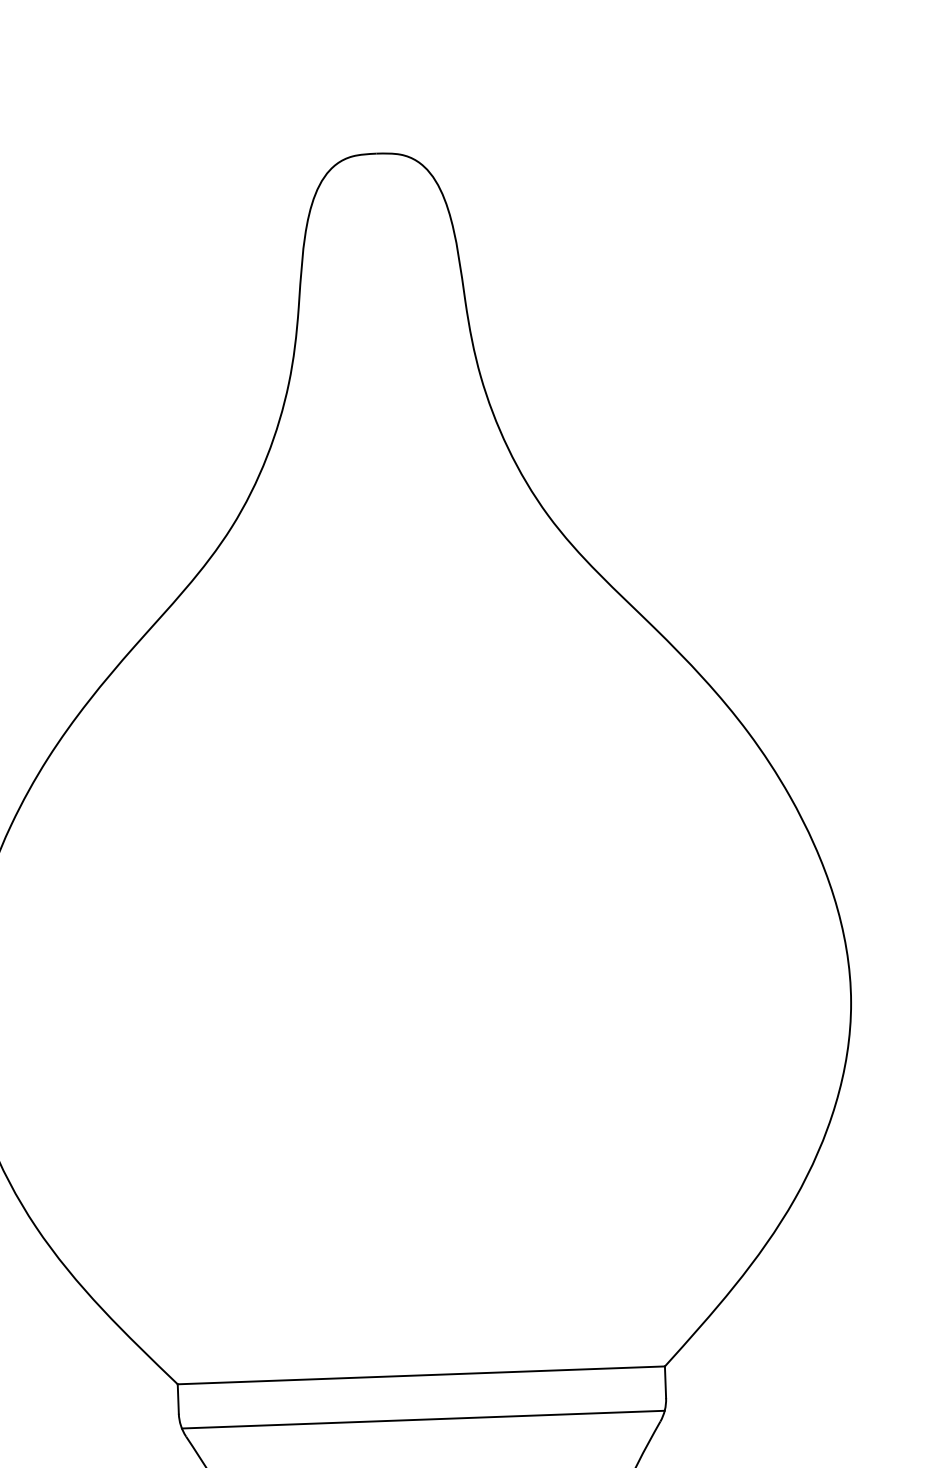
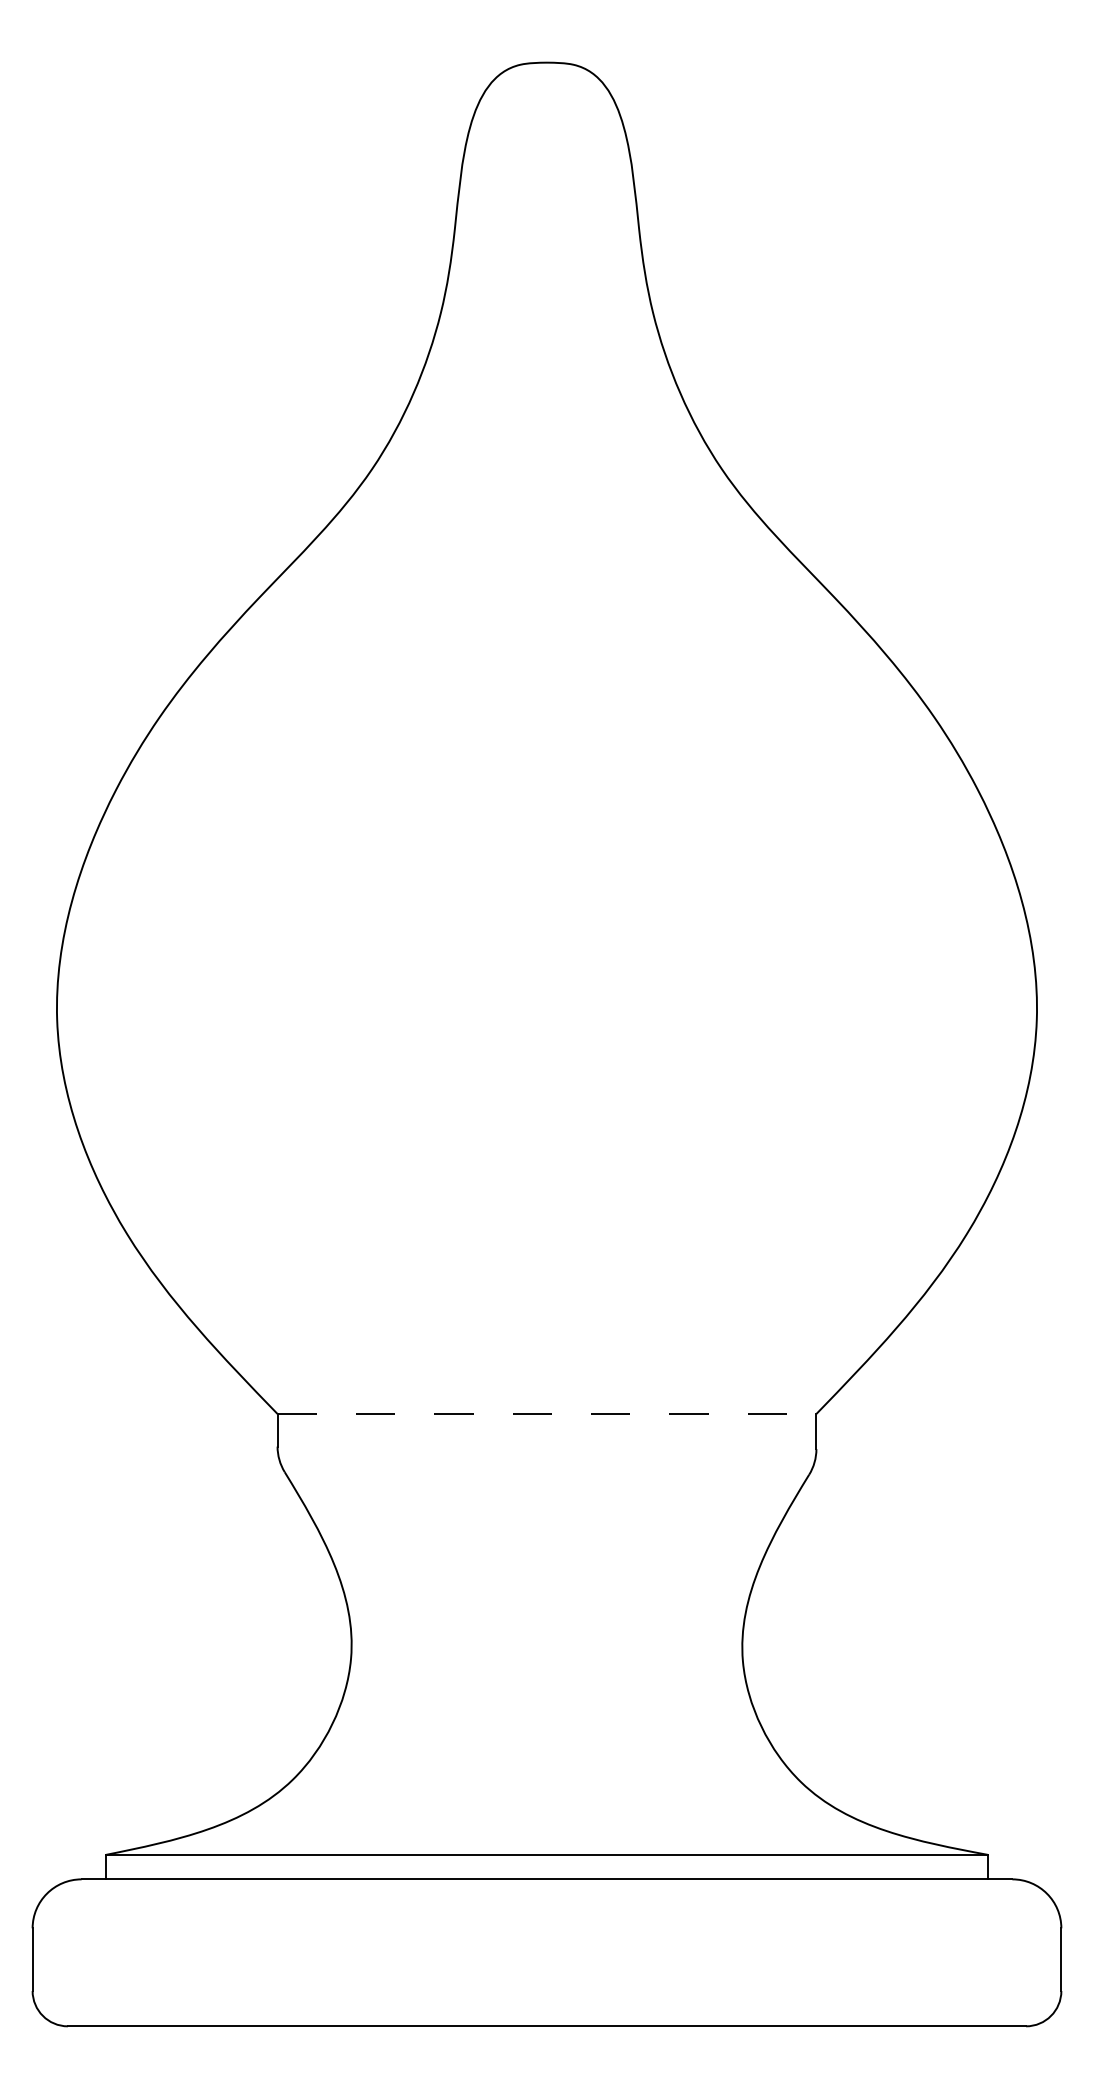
line: (421, 1374) -> (547, 1413), solid -> dashed
line: (423, 1419) -> (547, 1462), removed

